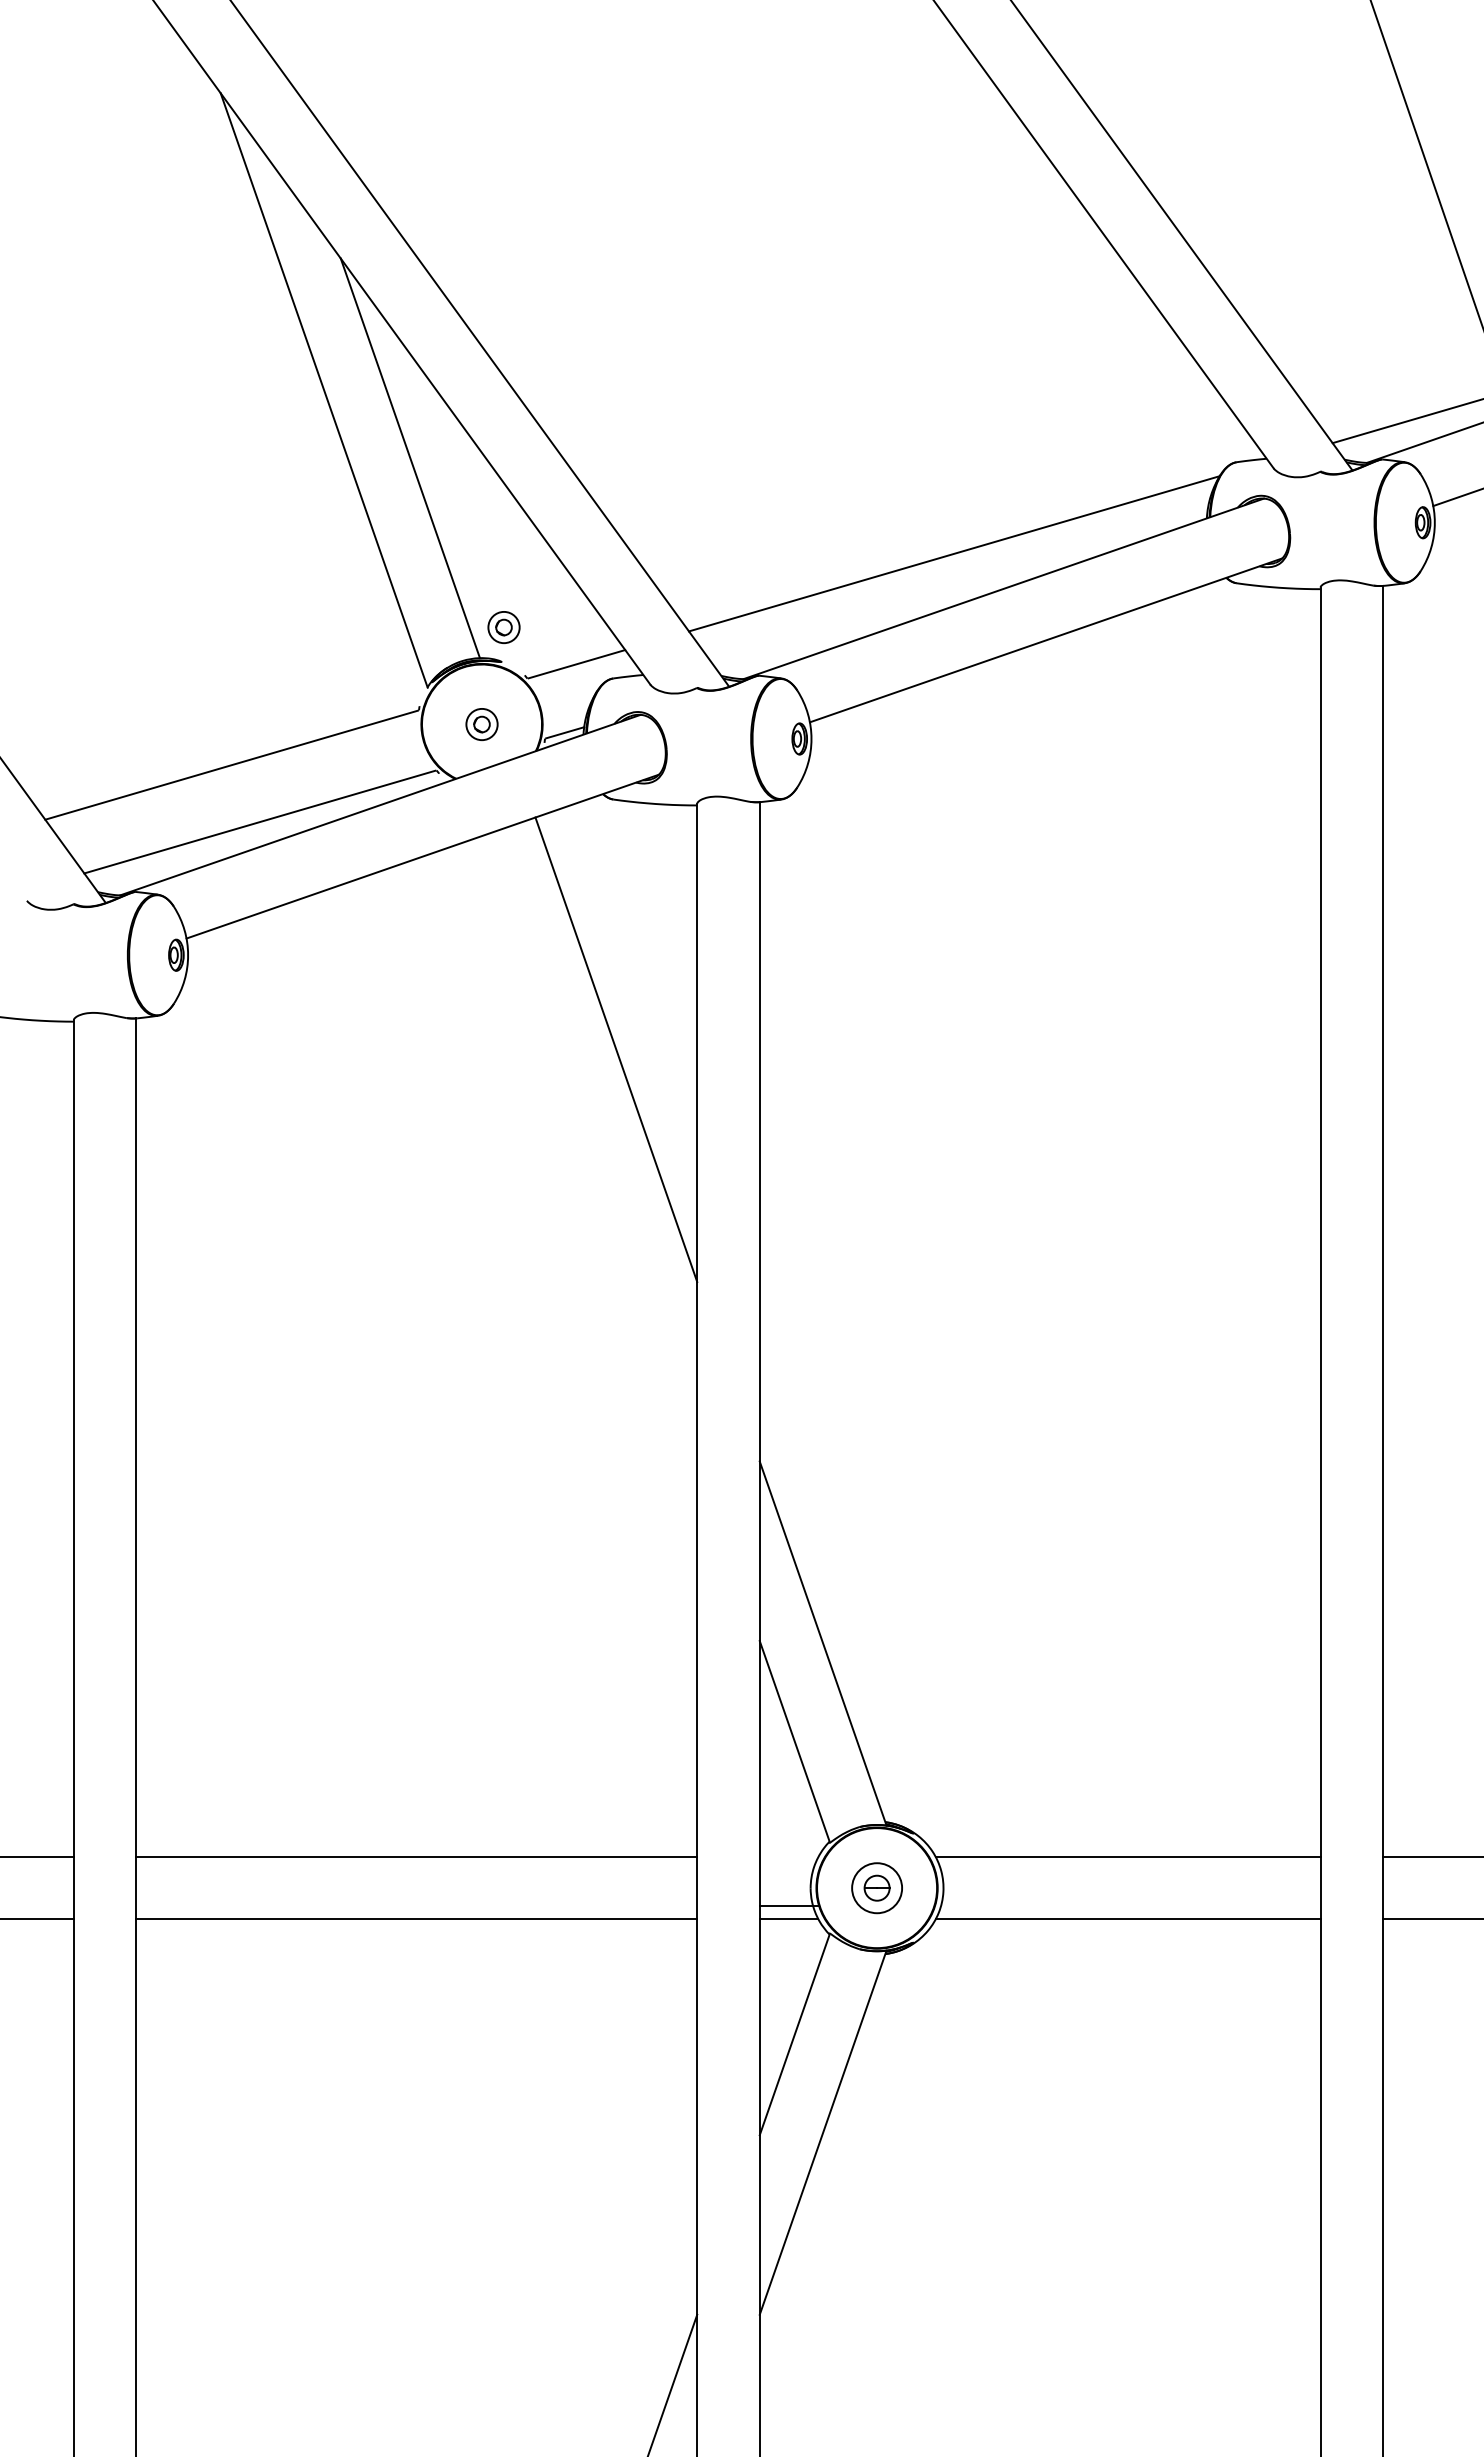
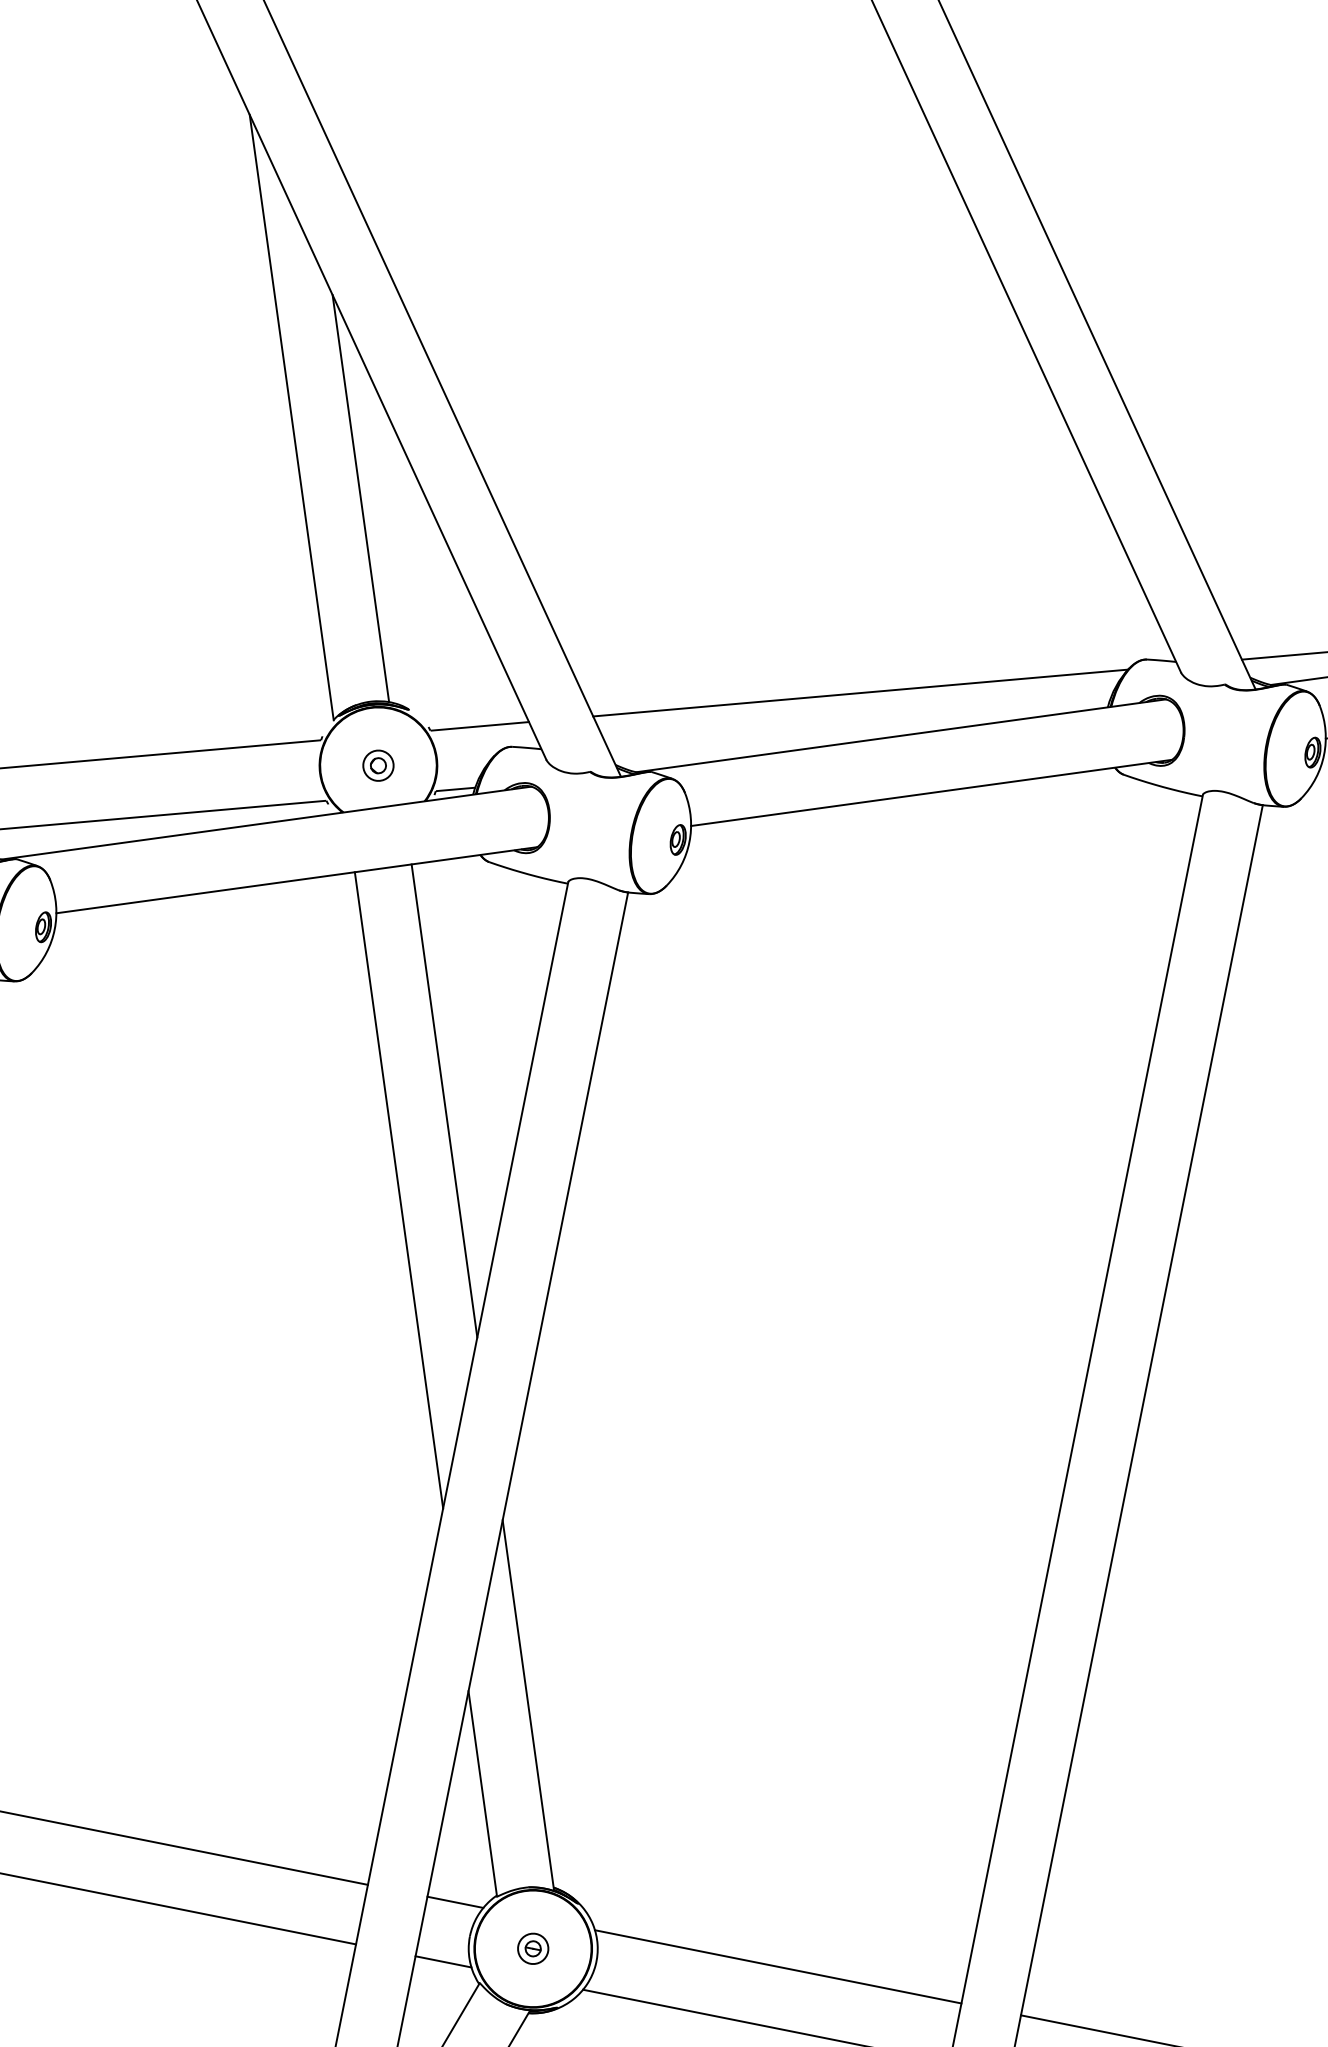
part: (503, 627) -> (417, 677), removed
line: (588, 1148) -> (399, 1189), added
part: (876, 1887) -> (532, 1948), size x0.62
line: (788, 1905) -> (454, 1901), moved

